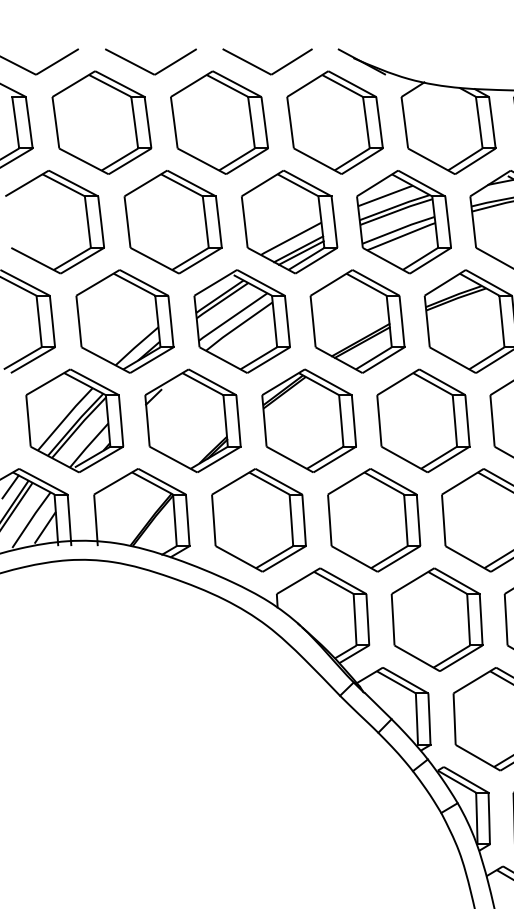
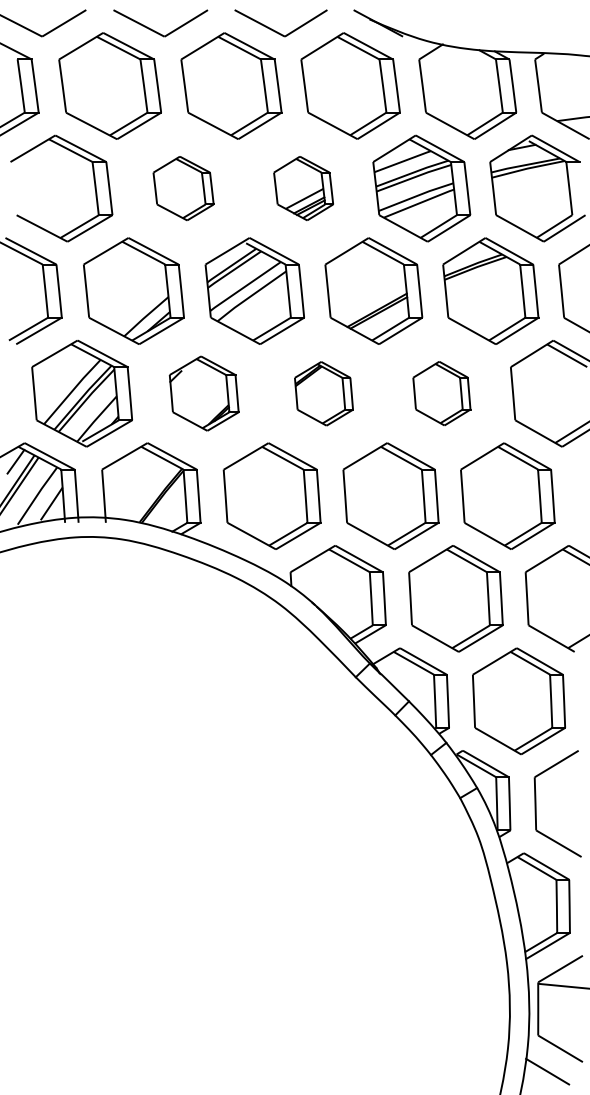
part: (173, 222) -> (183, 188), size x0.6
part: (289, 222) -> (303, 188), size x0.6
part: (193, 420) -> (204, 393), size x0.7
part: (308, 420) -> (323, 393), size x0.6
part: (423, 420) -> (441, 393), size x0.6

